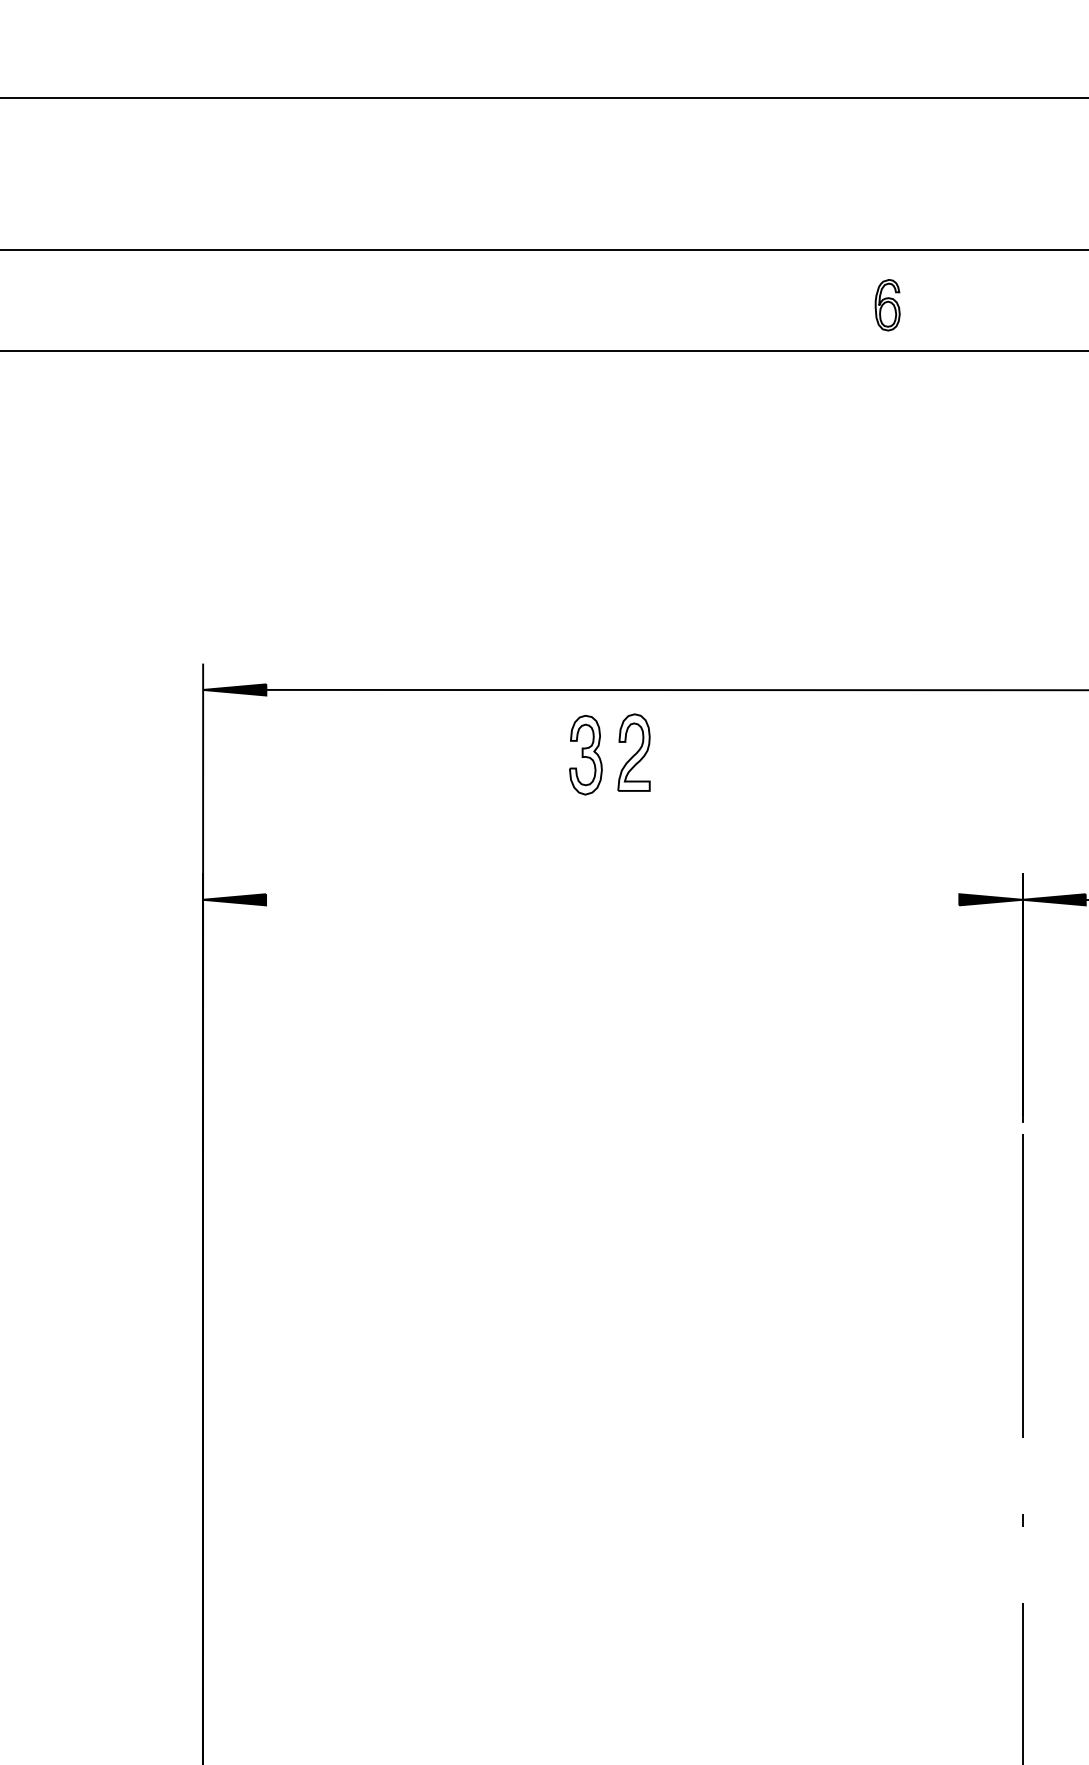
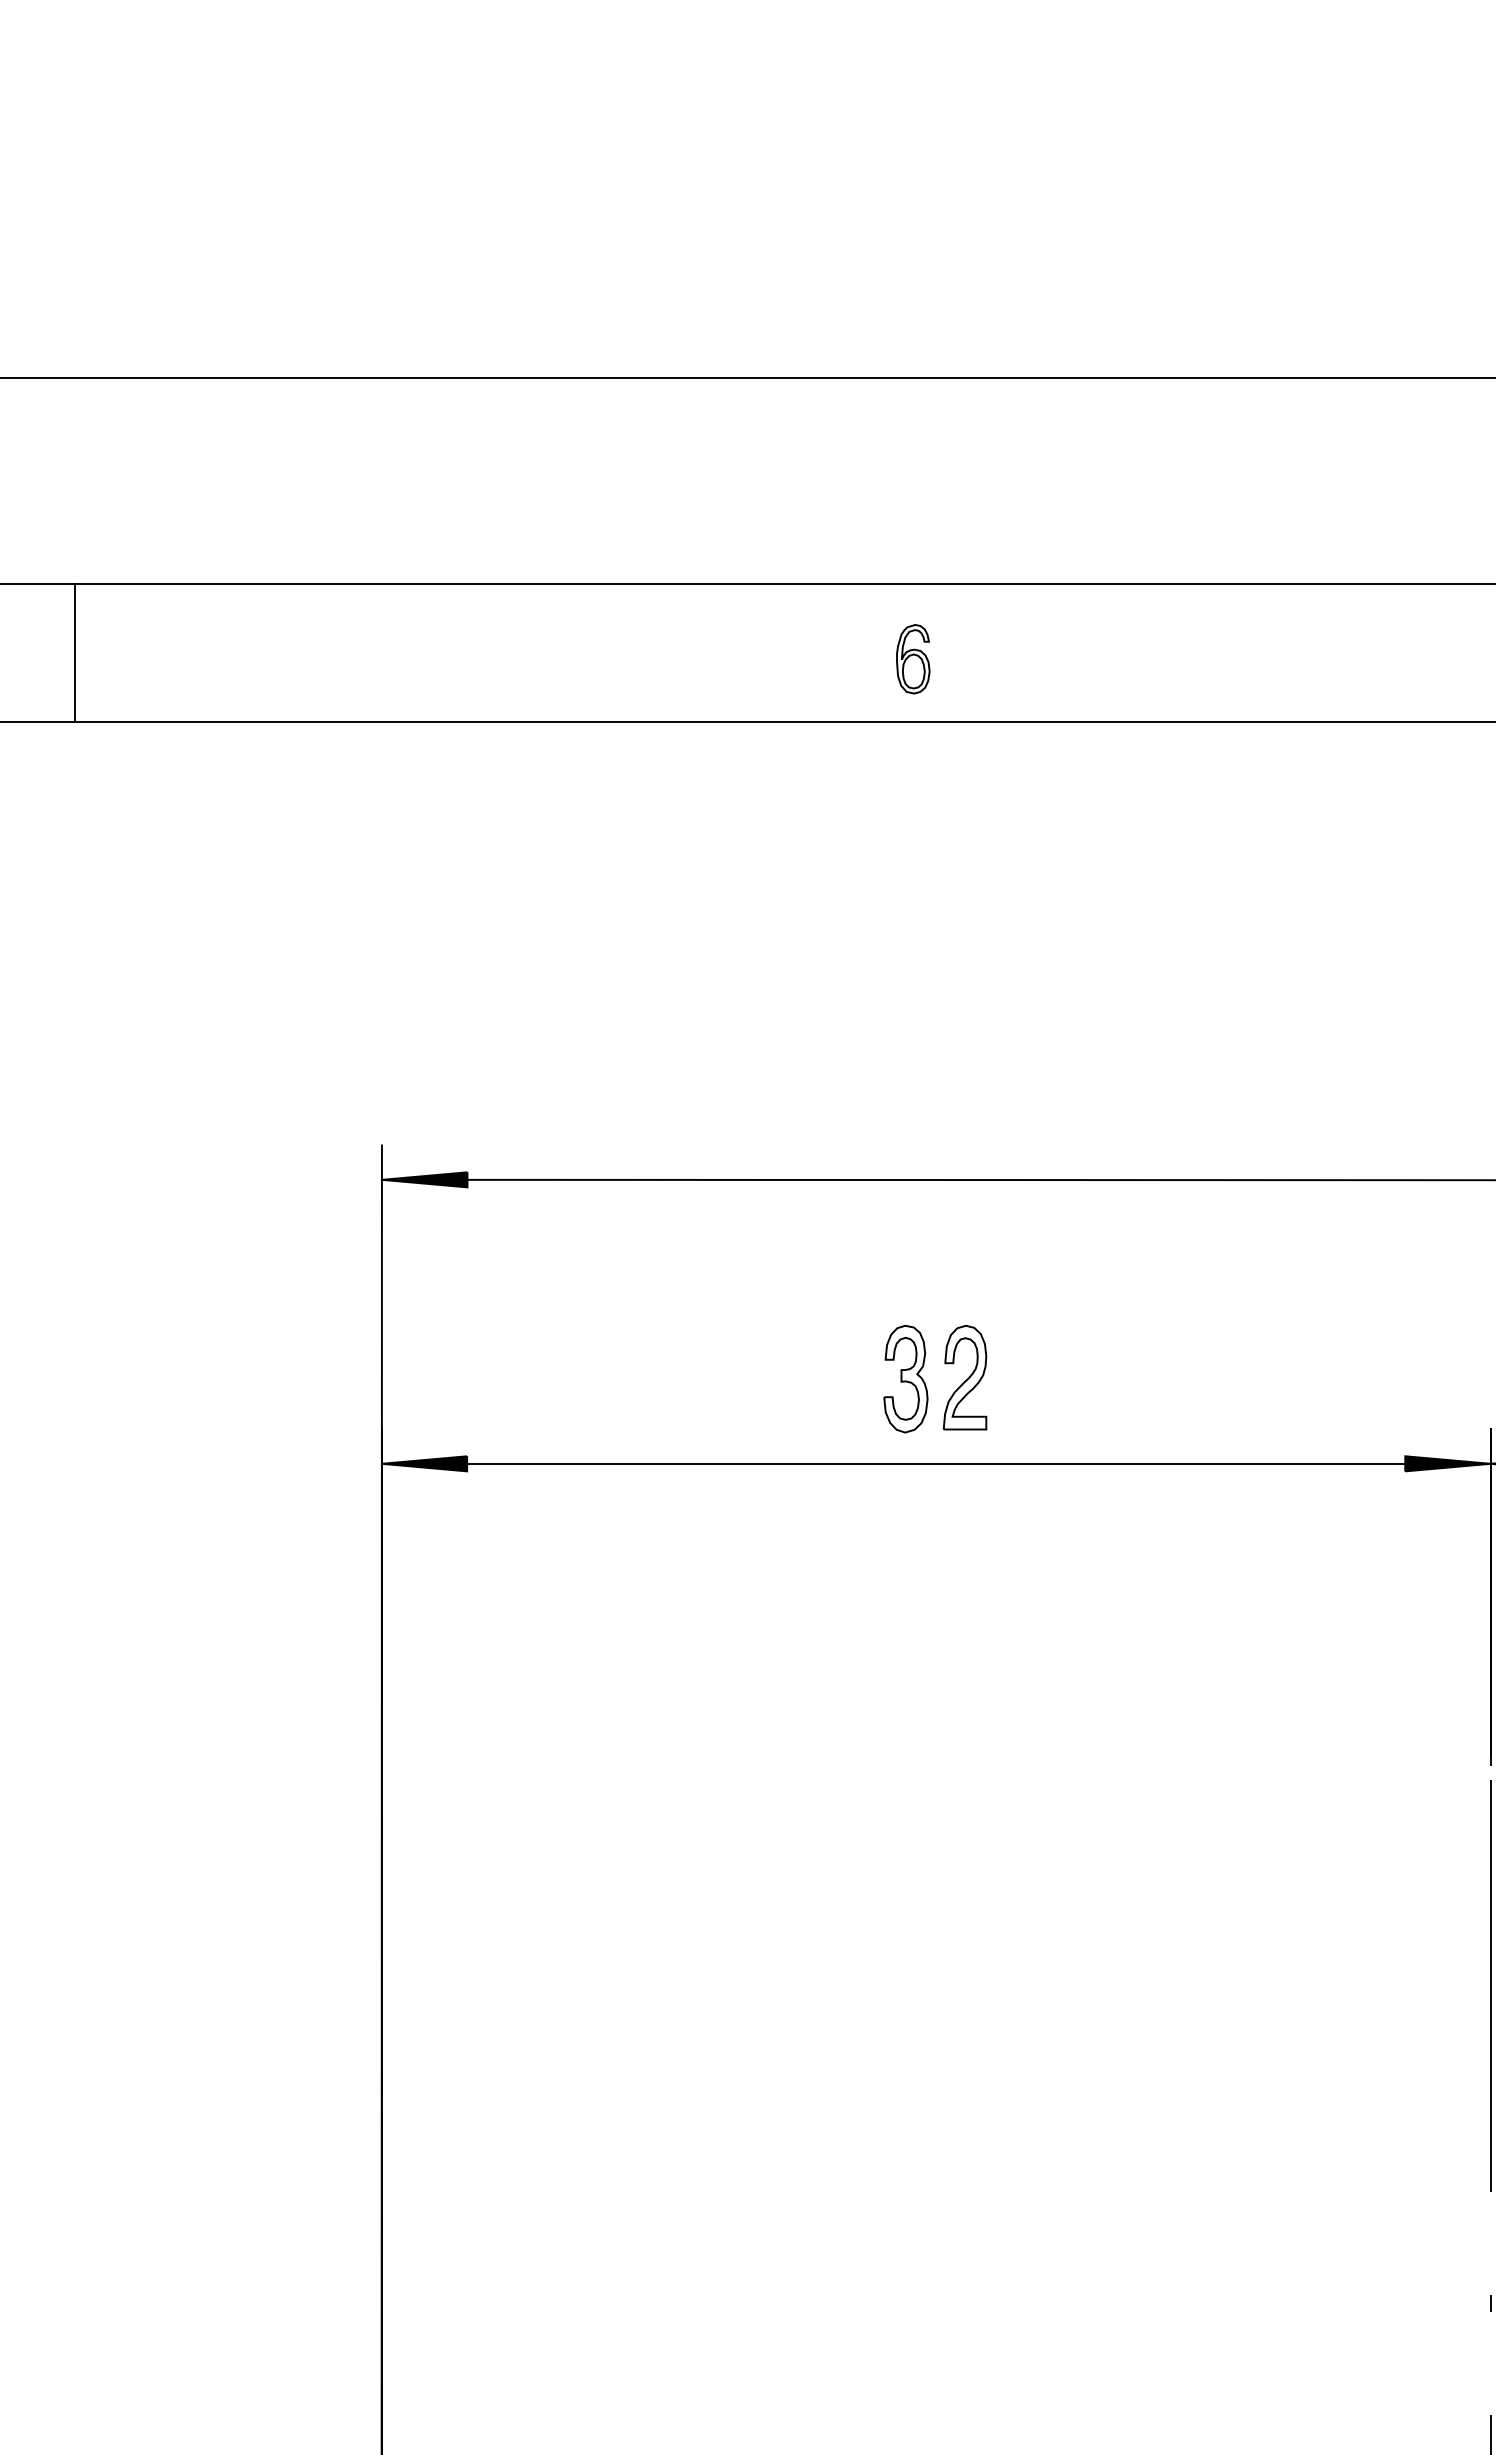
part: (887, 305) -> (913, 659), moved
part: (633, 752) -> (964, 1377), moved
part: (585, 754) -> (905, 1378), moved
line: (612, 899) -> (936, 1463), added

